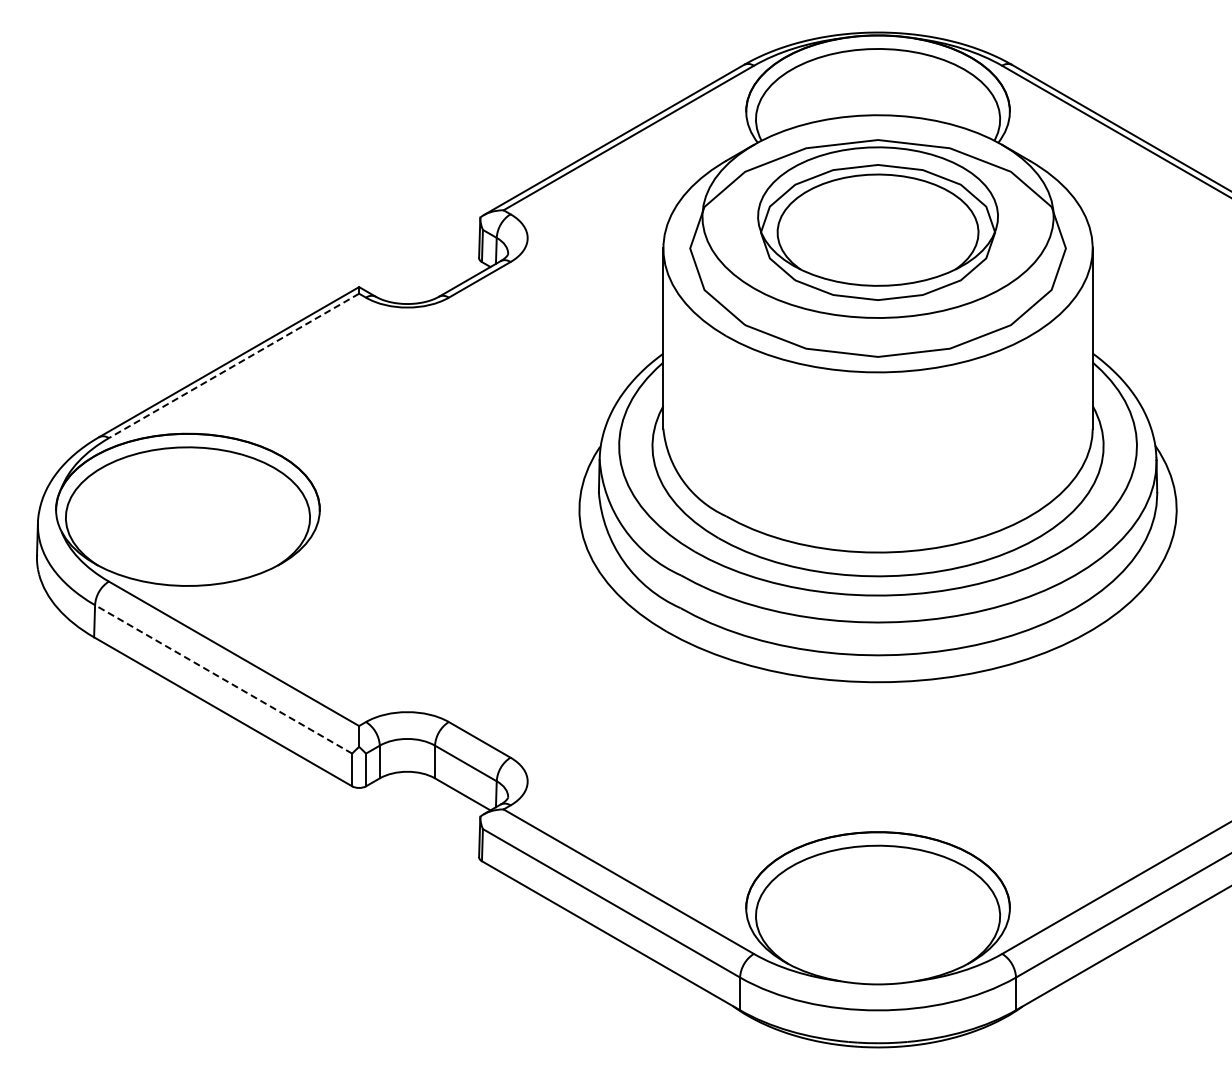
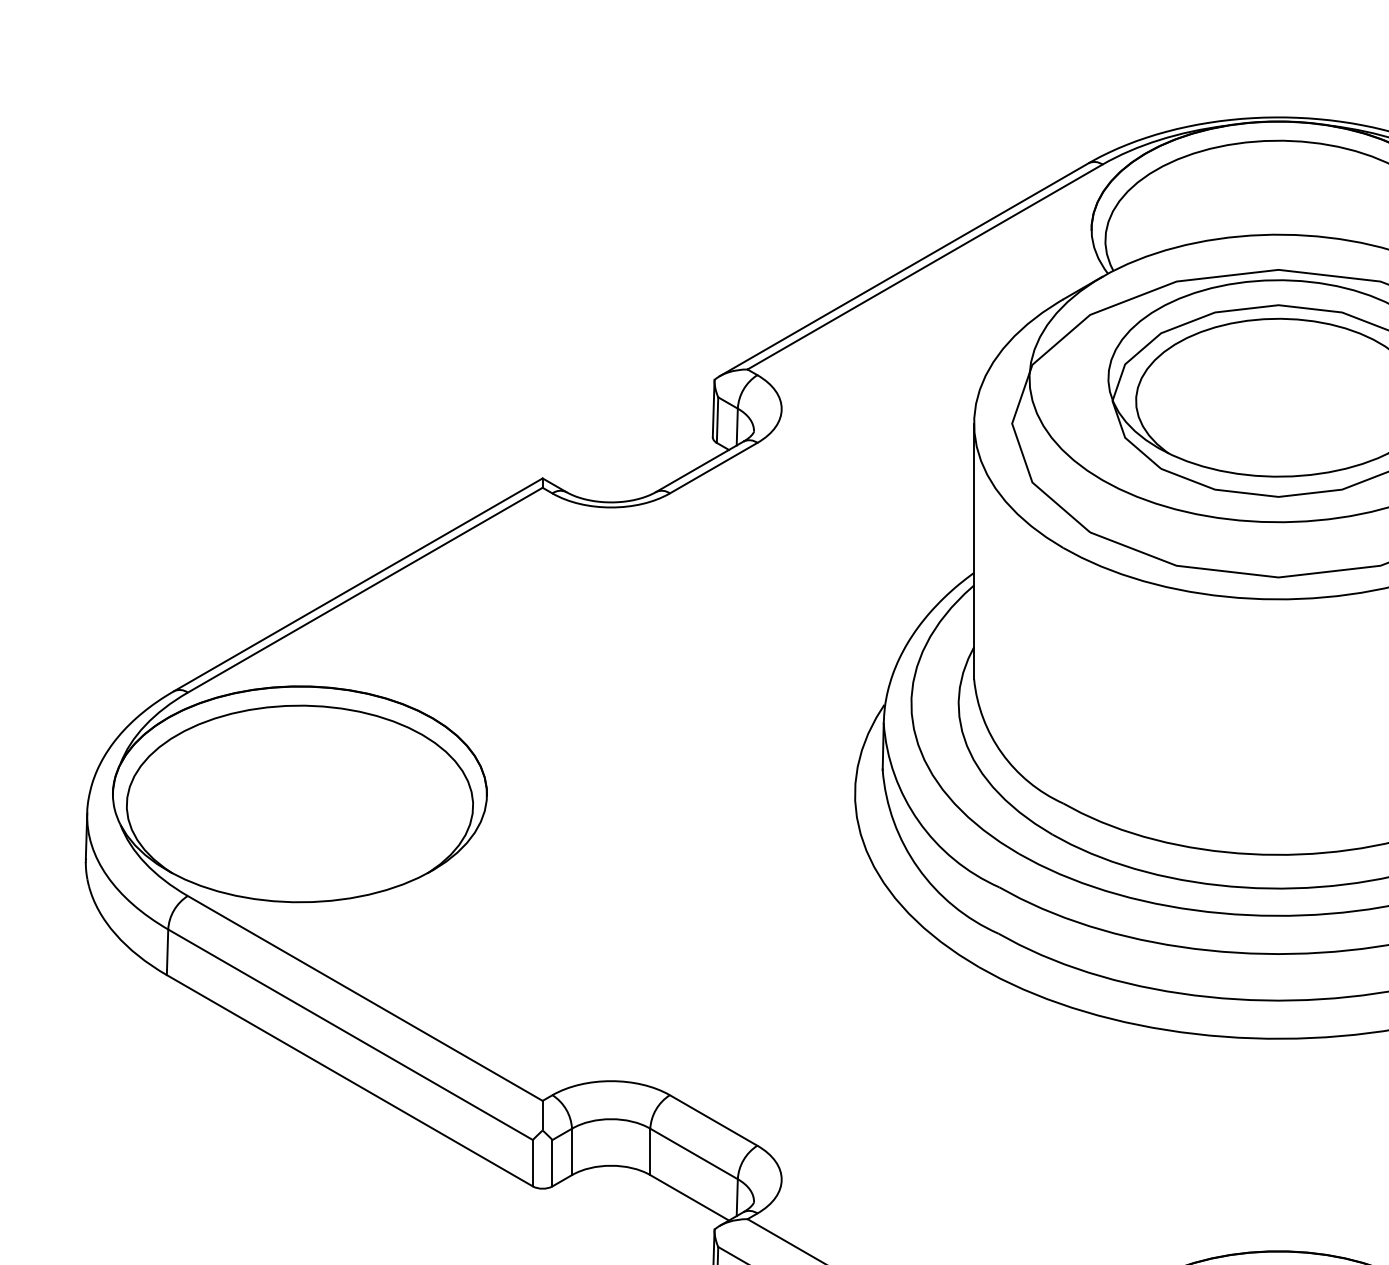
line: (233, 366) -> (364, 591), dashed -> solid
line: (223, 679) -> (350, 1034), dashed -> solid

